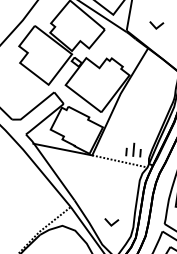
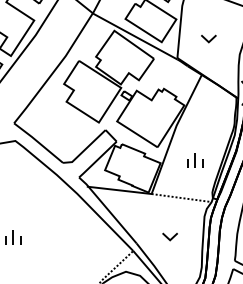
part: (156, 25) -> (208, 38), moved
part: (133, 149) -> (195, 160), moved
part: (111, 222) -> (169, 236), moved

